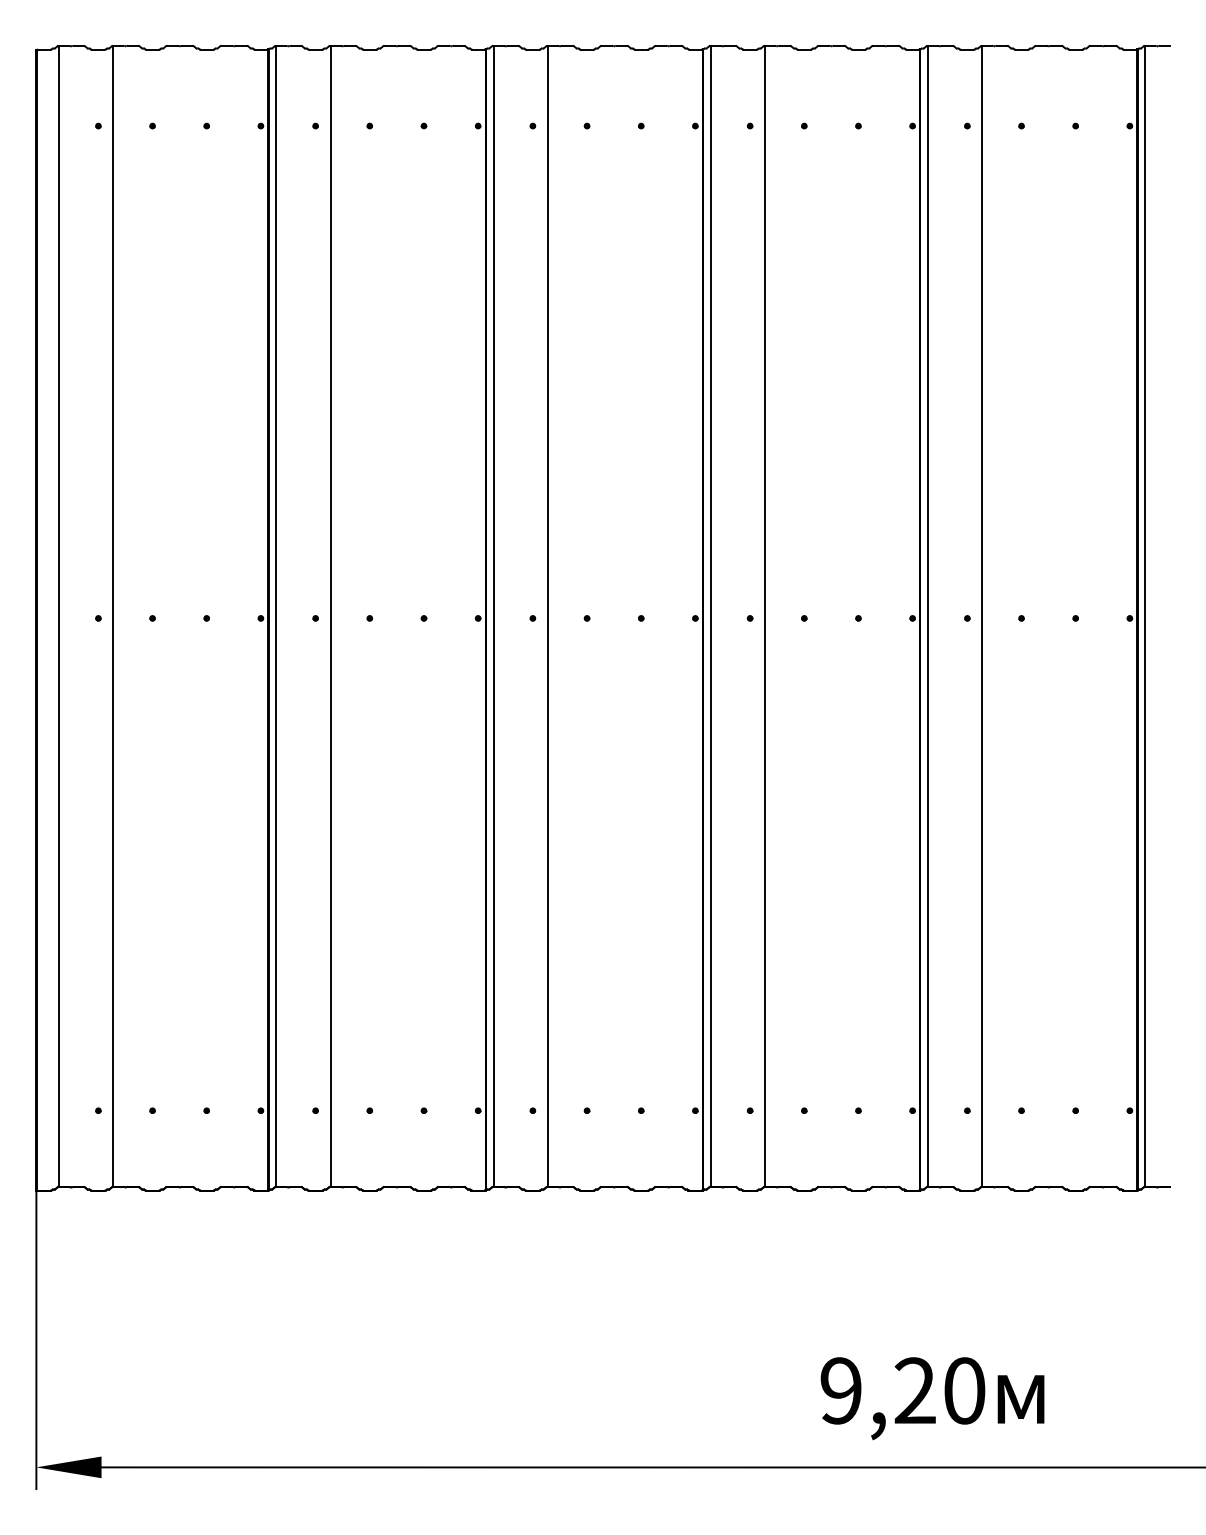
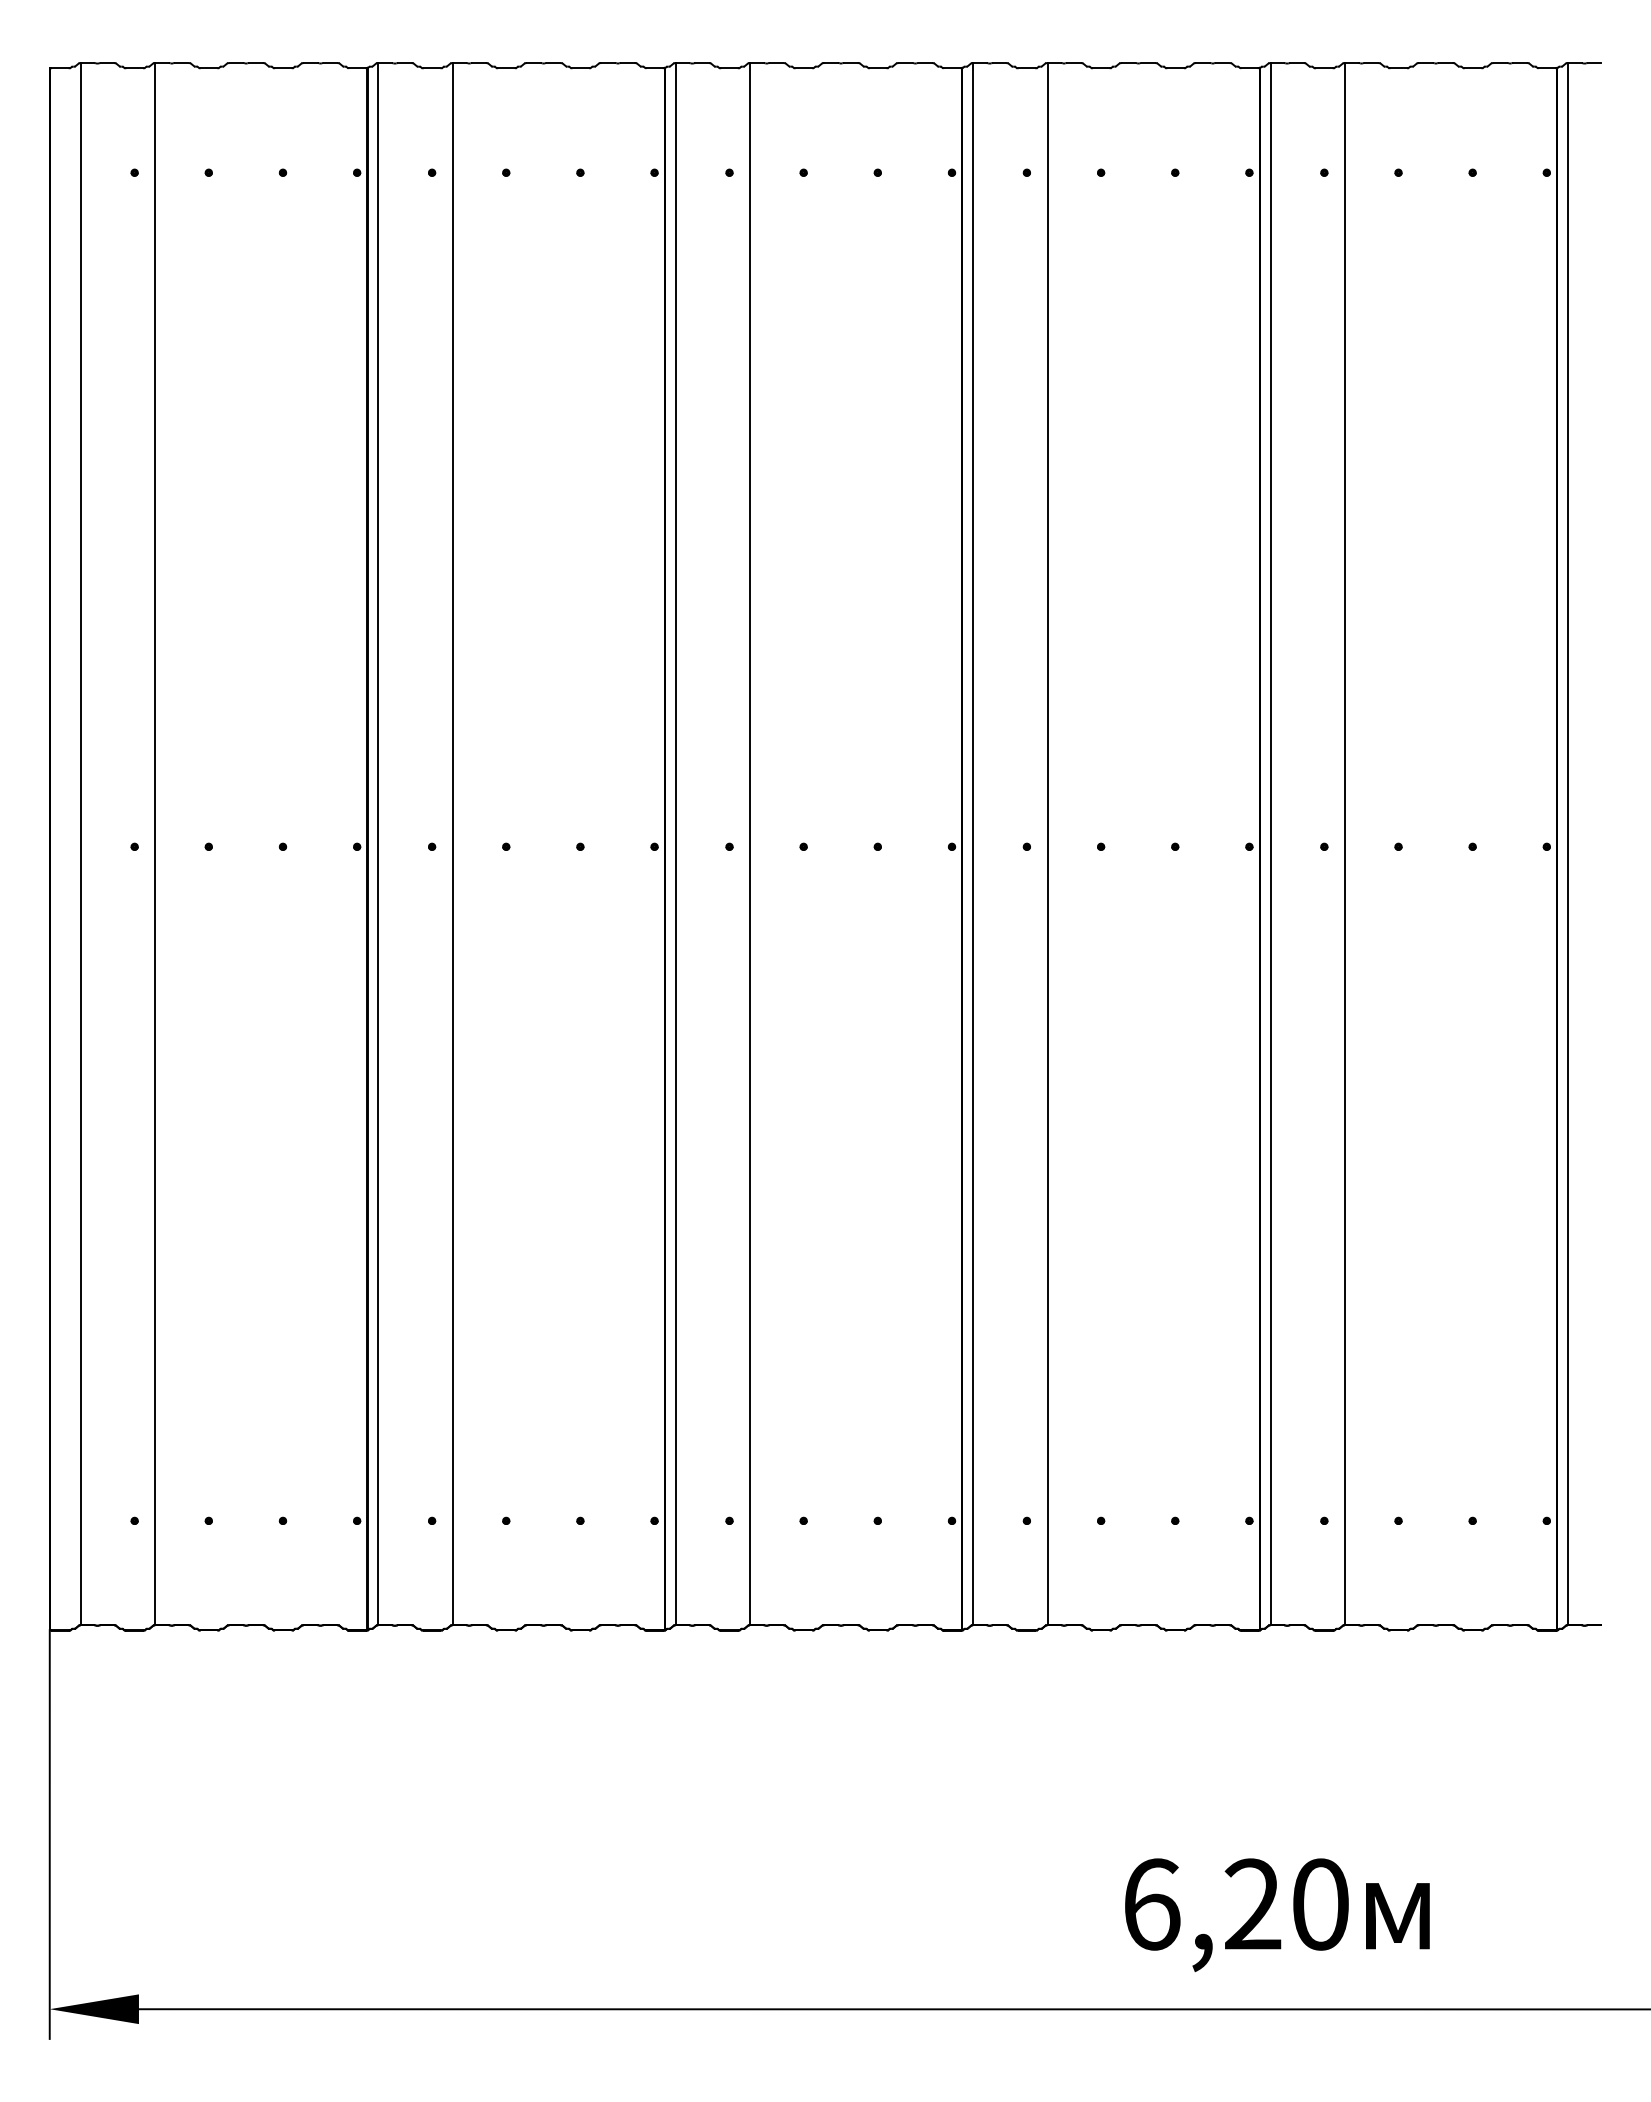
text: (841, 1390) -> (1151, 1904), 9,20 -> 6,20

